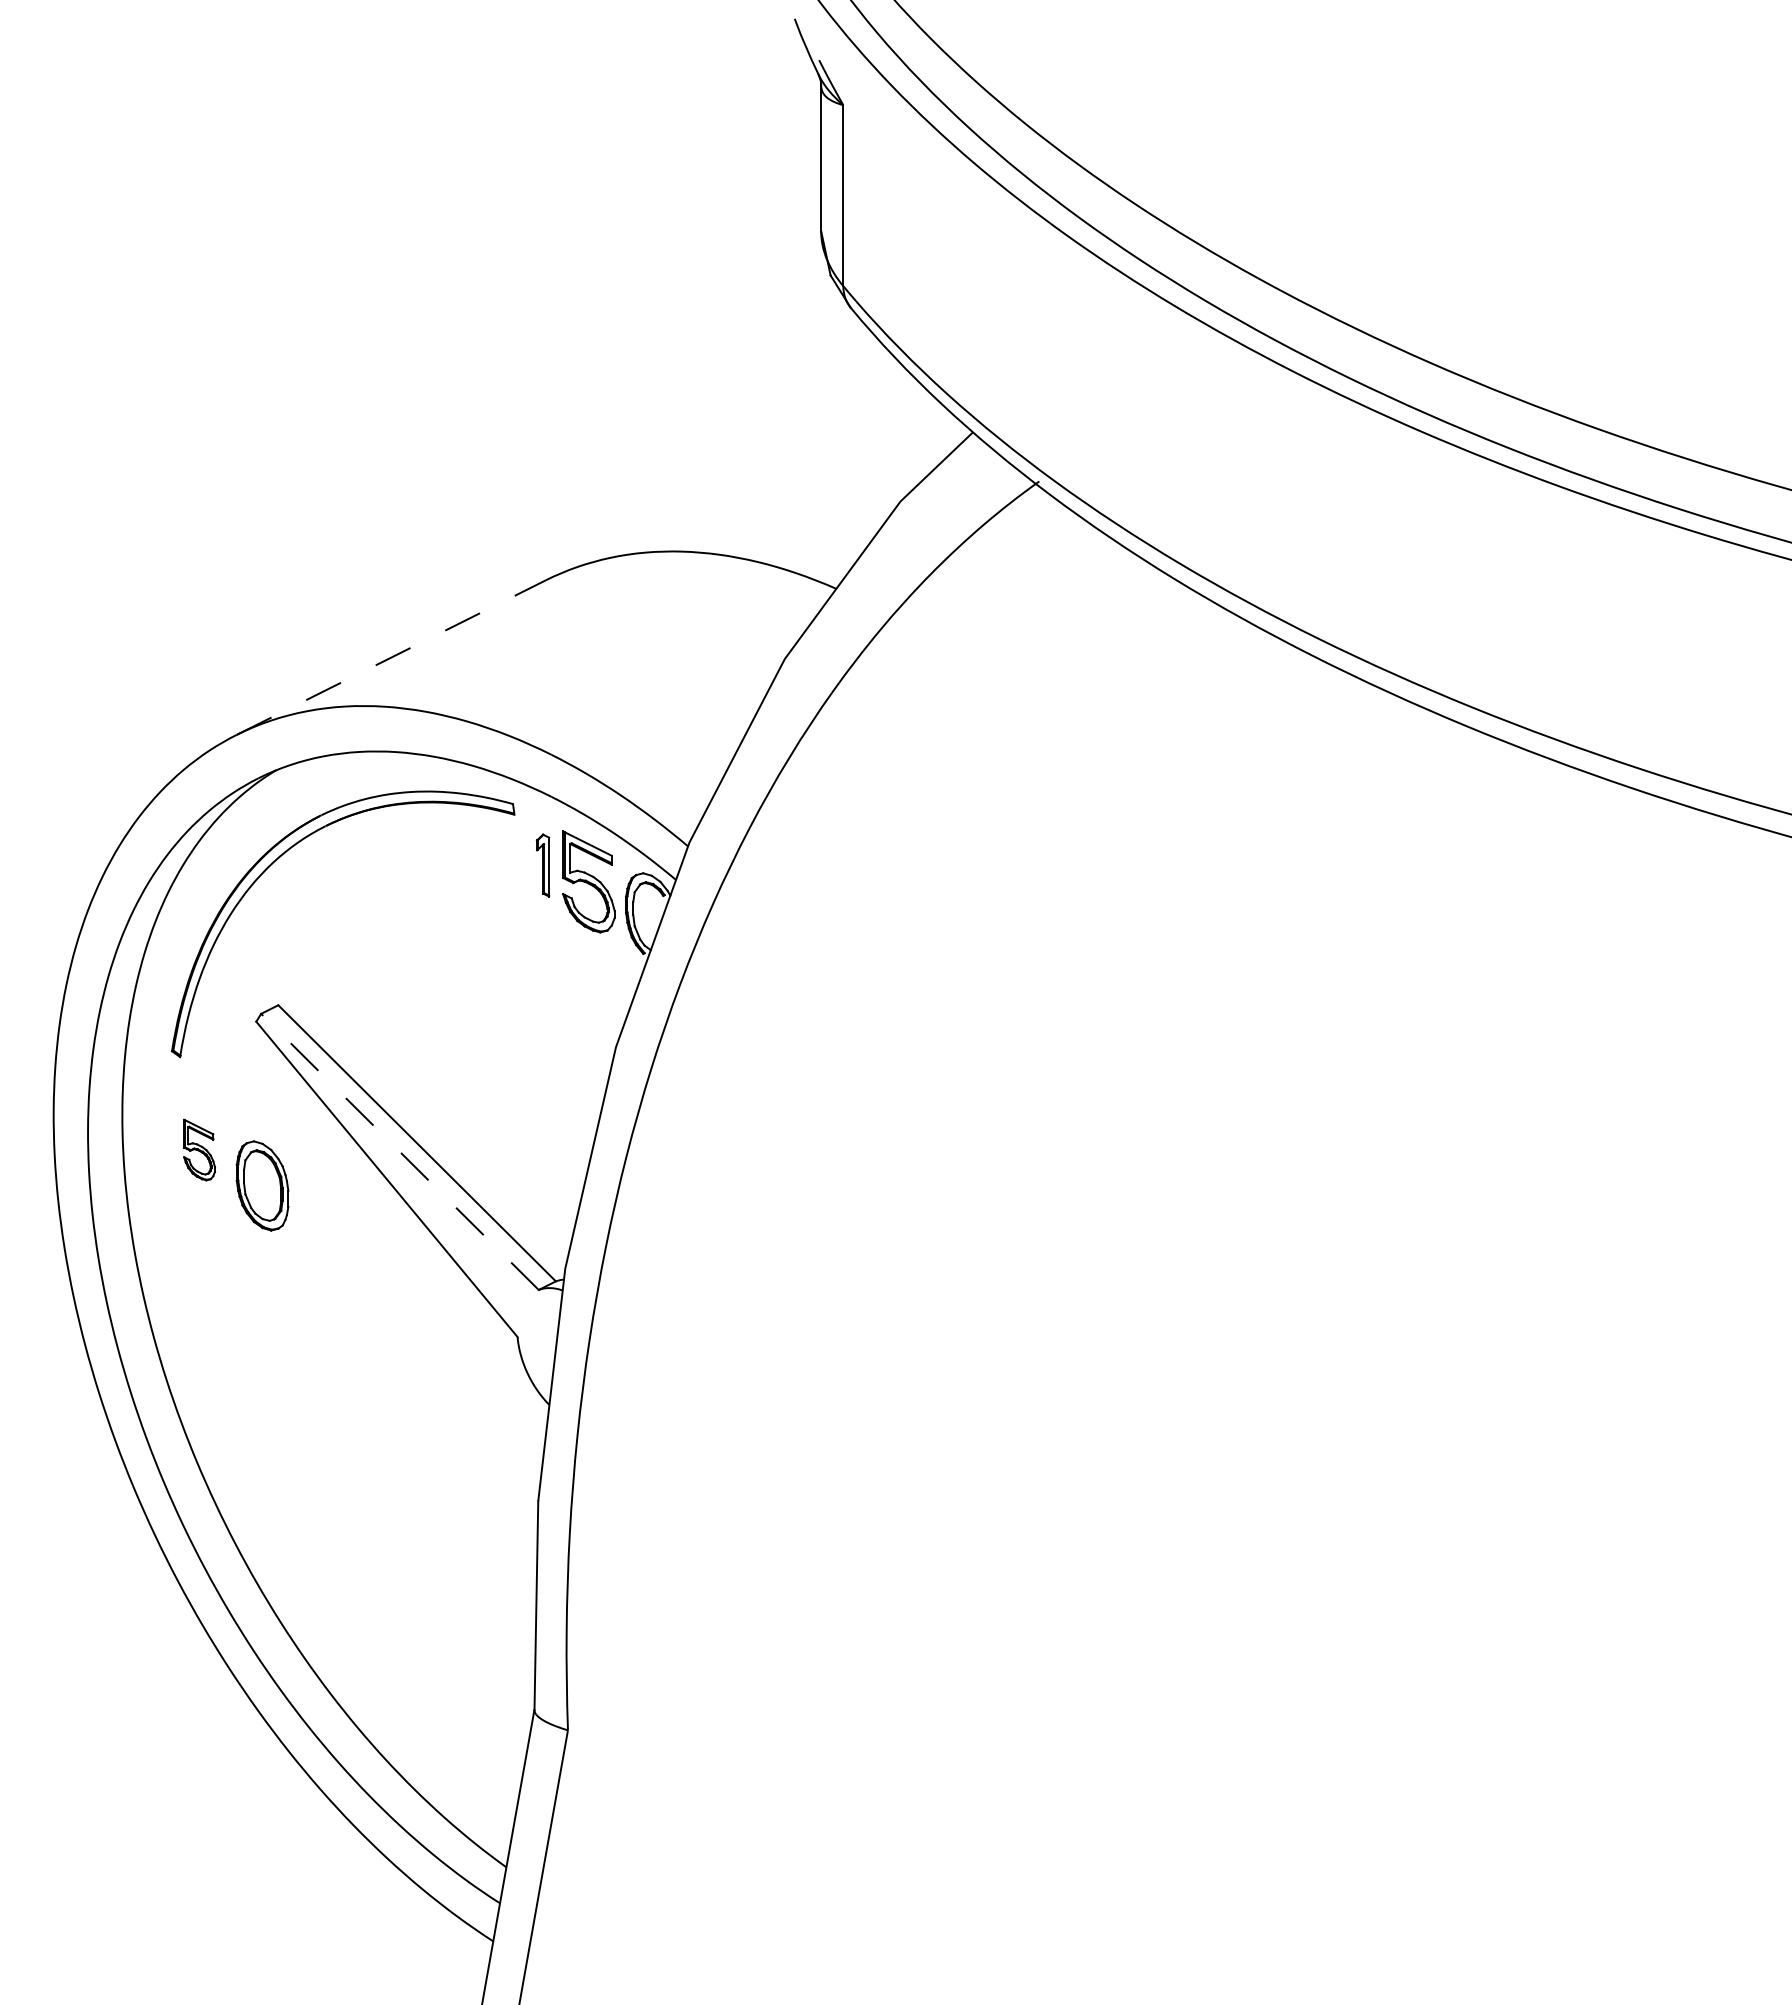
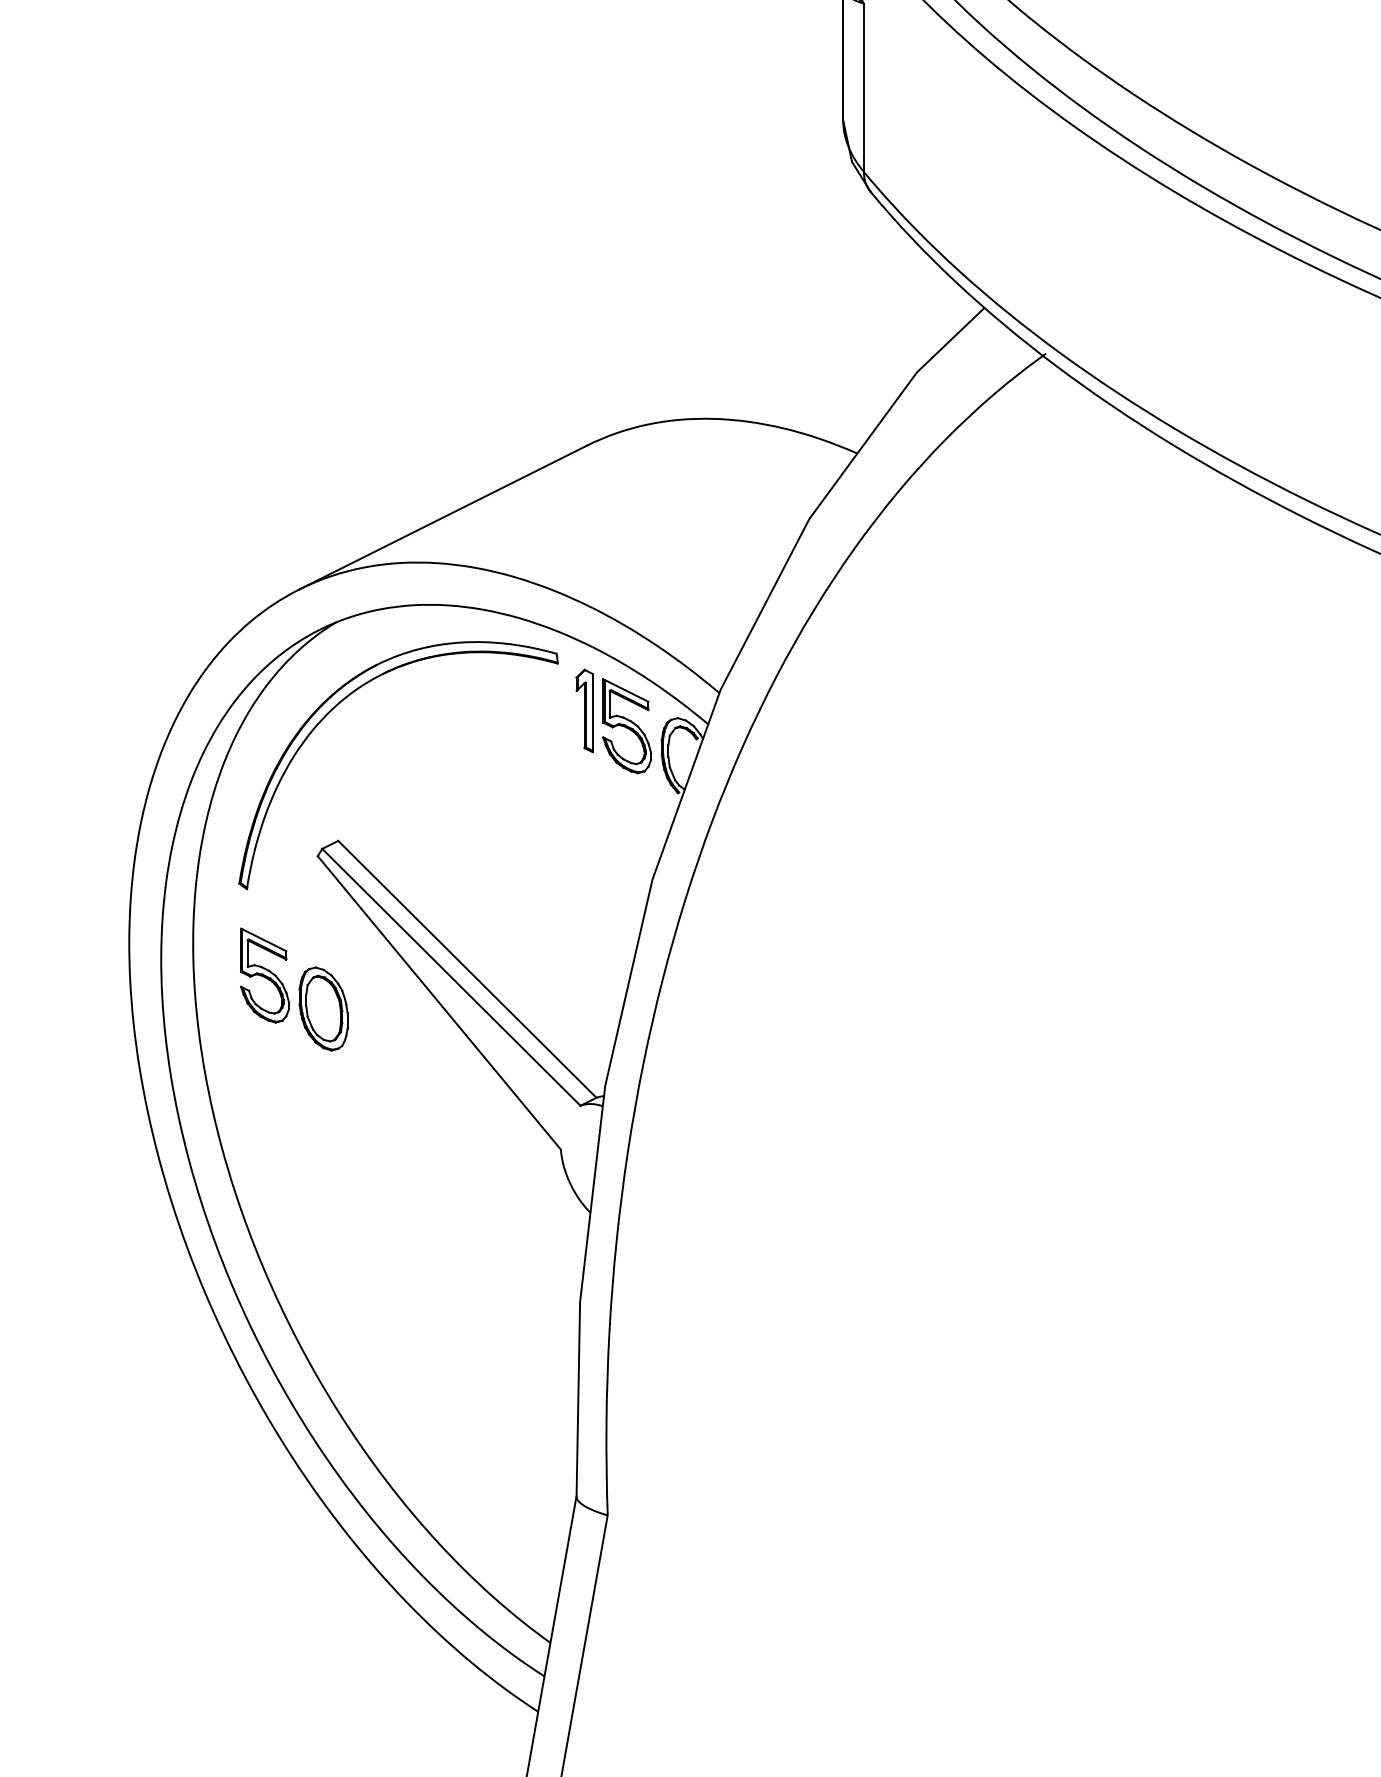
line: (391, 657) -> (443, 517), dashed -> solid
part: (542, 865) -> (584, 710), size x1.43
part: (199, 1149) -> (264, 975), size x1.67
line: (399, 1151) -> (450, 976), dashed -> solid

